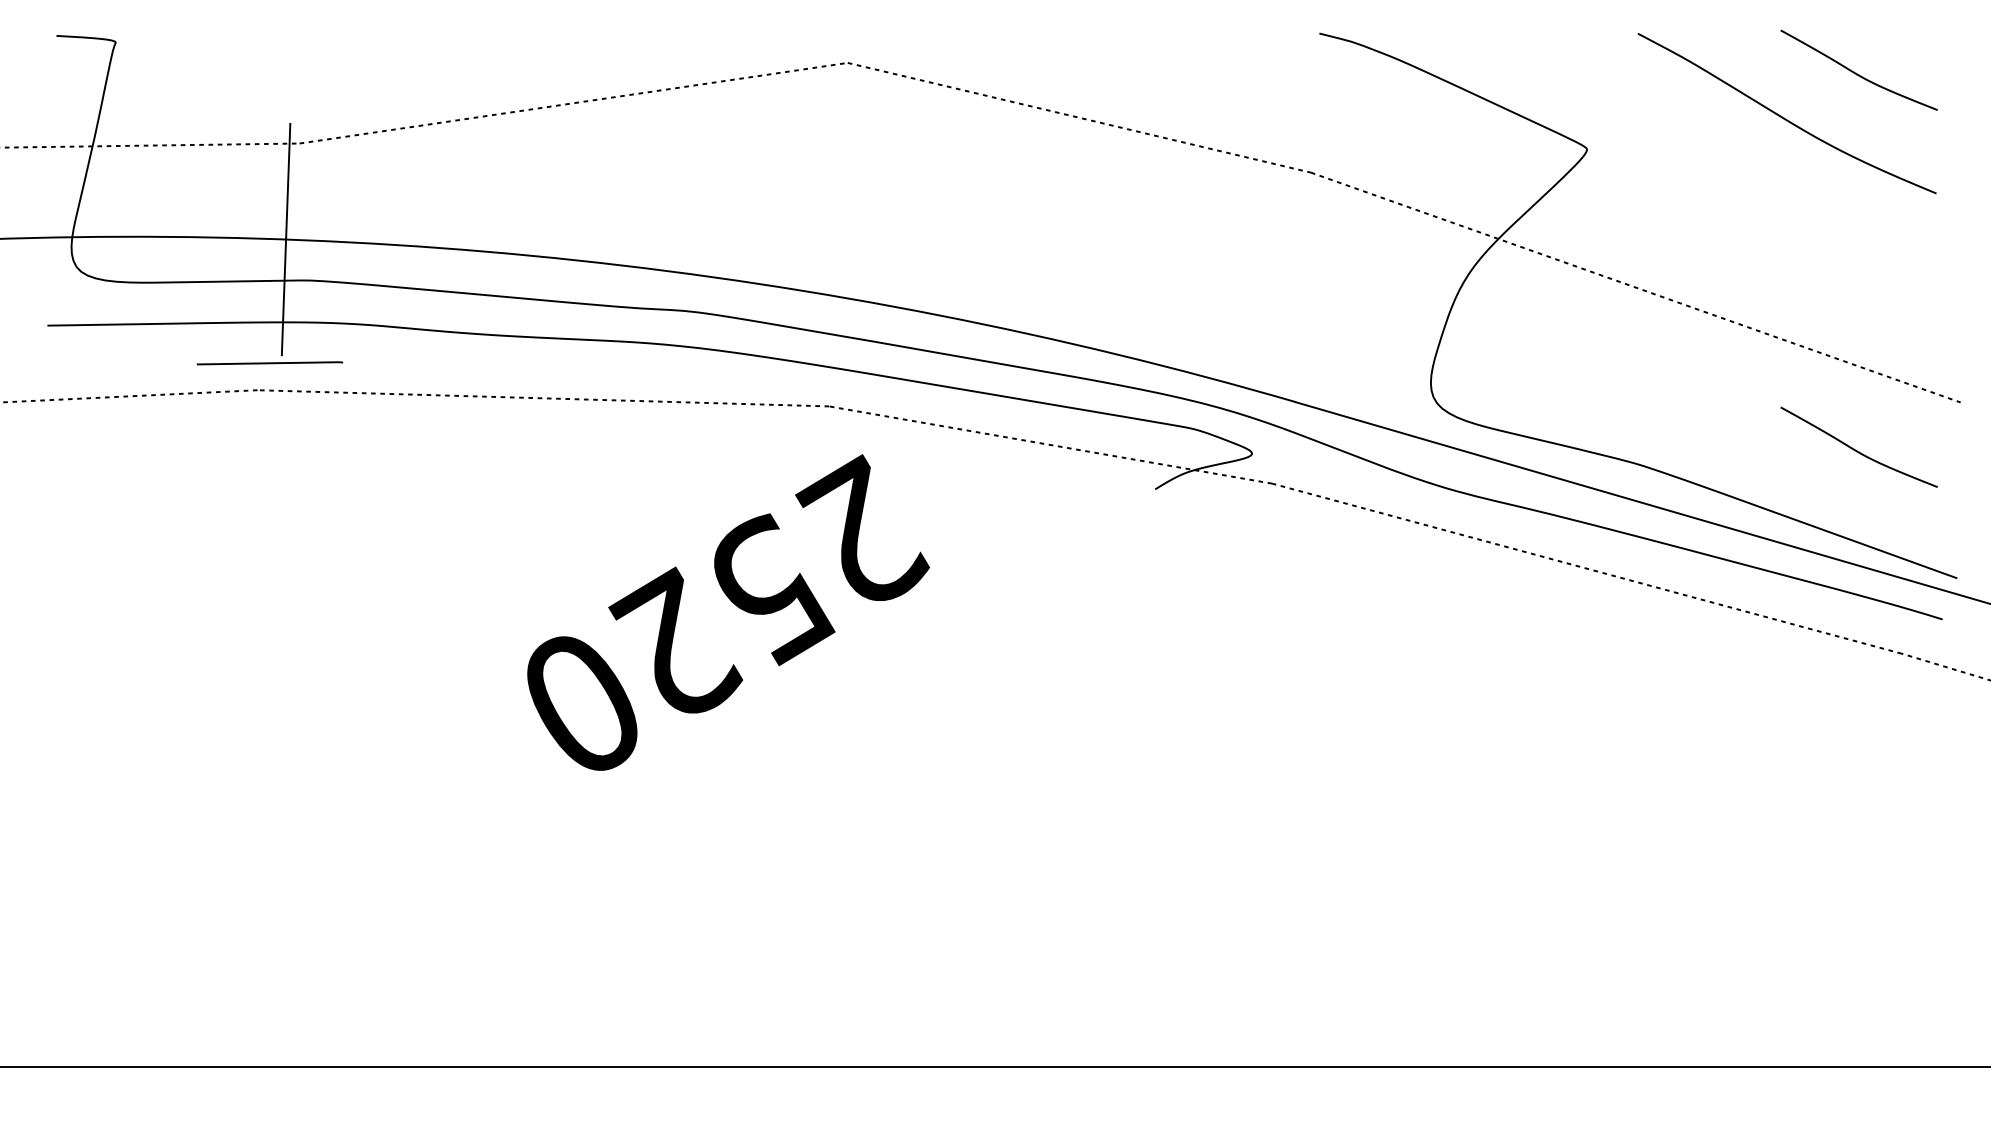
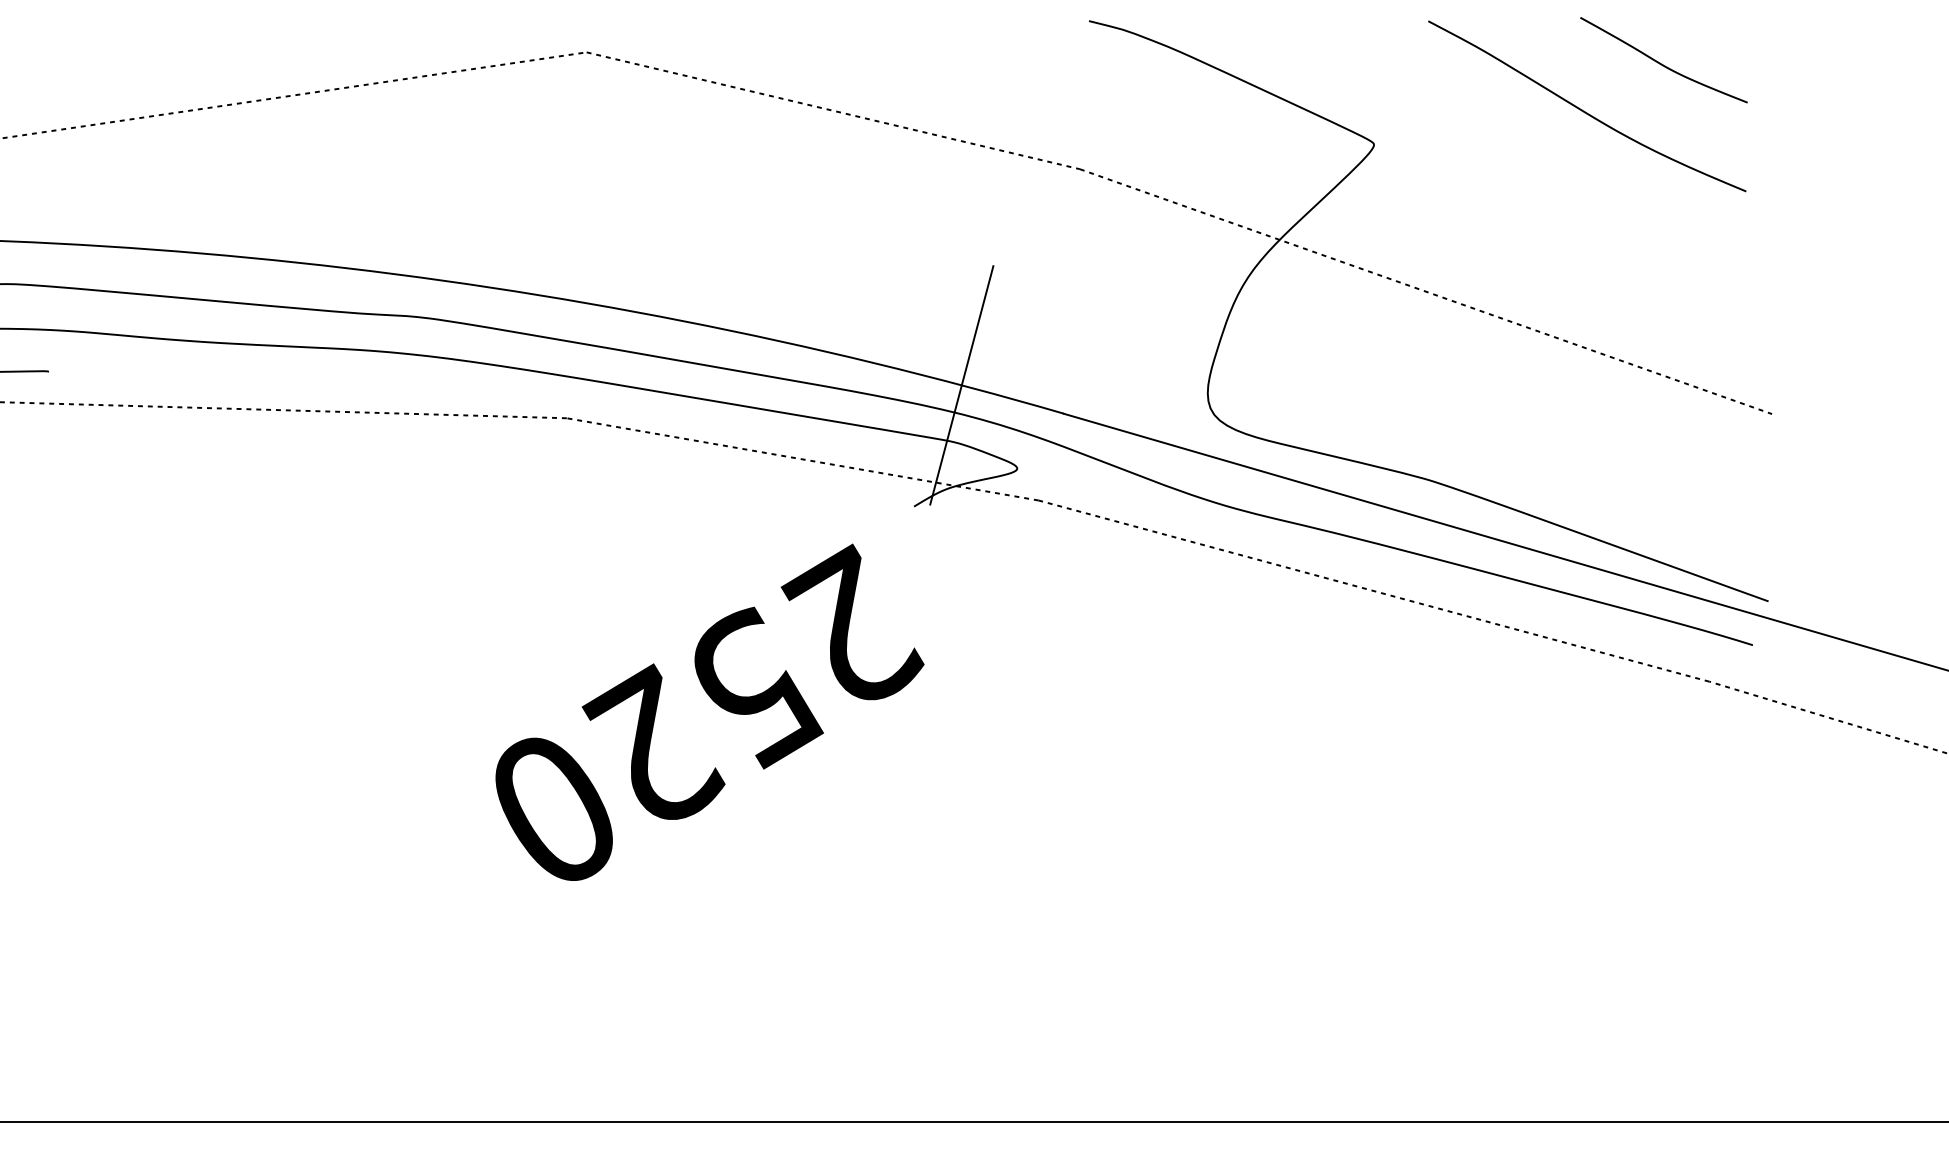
line: (1199, 375) -> (961, 385), added
curve: (1857, 450) -> (1662, 465), removed
text: (728, 612) -> (709, 712), moved

